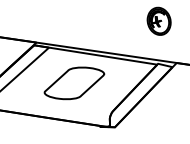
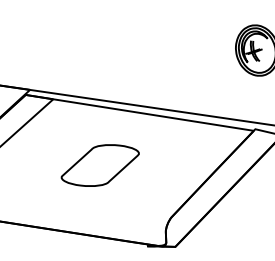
part: (74, 83) -> (100, 165), size x0.7

